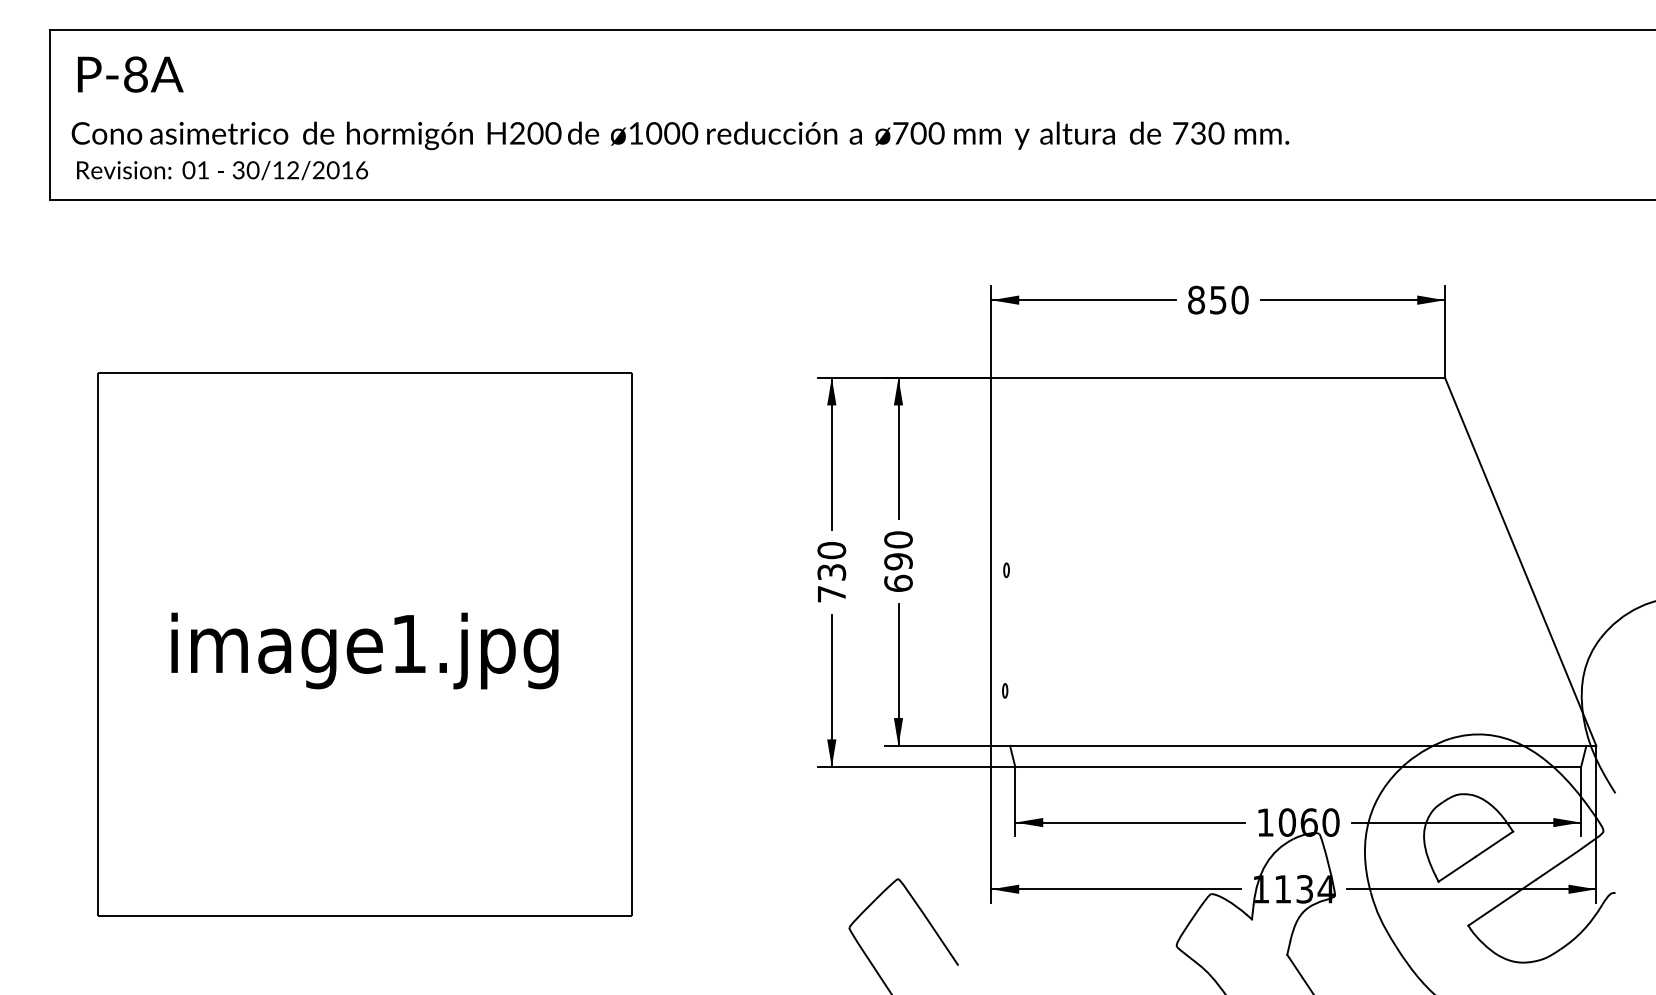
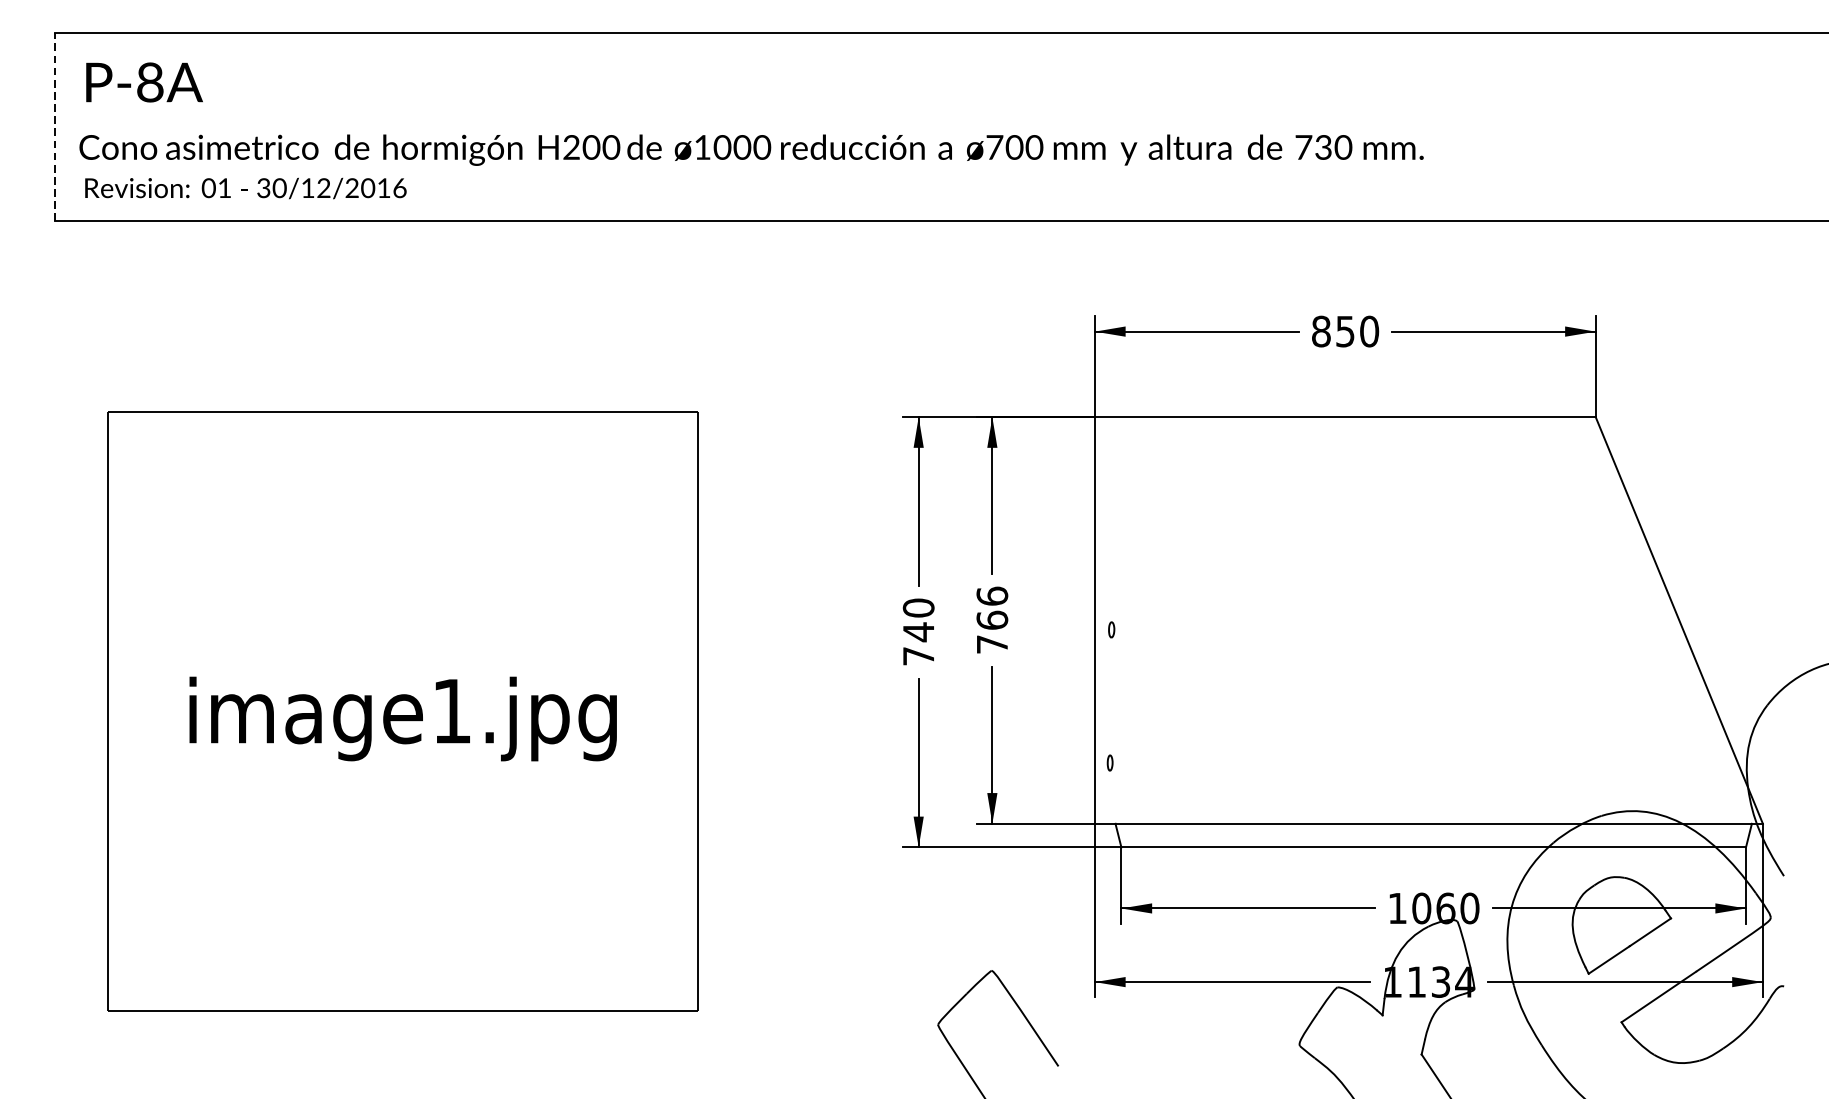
line: (49, 114) -> (54, 126), solid -> dashed
text: (898, 561) -> (992, 620), 690 -> 766
text: (831, 572) -> (918, 632), 730 -> 740

